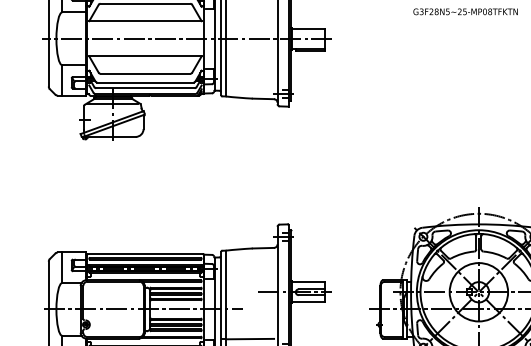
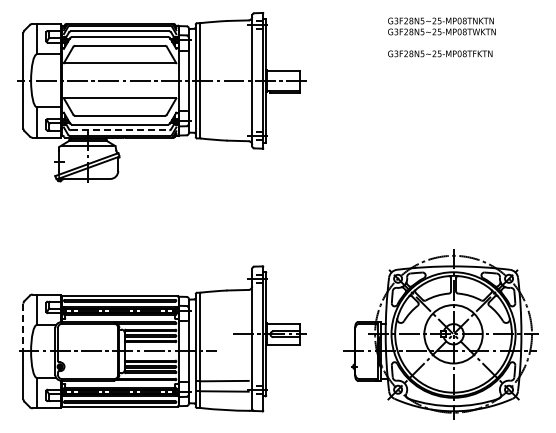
line: (145, 88) -> (120, 130), solid -> dashed
line: (48, 285) -> (23, 327), solid -> dashed

